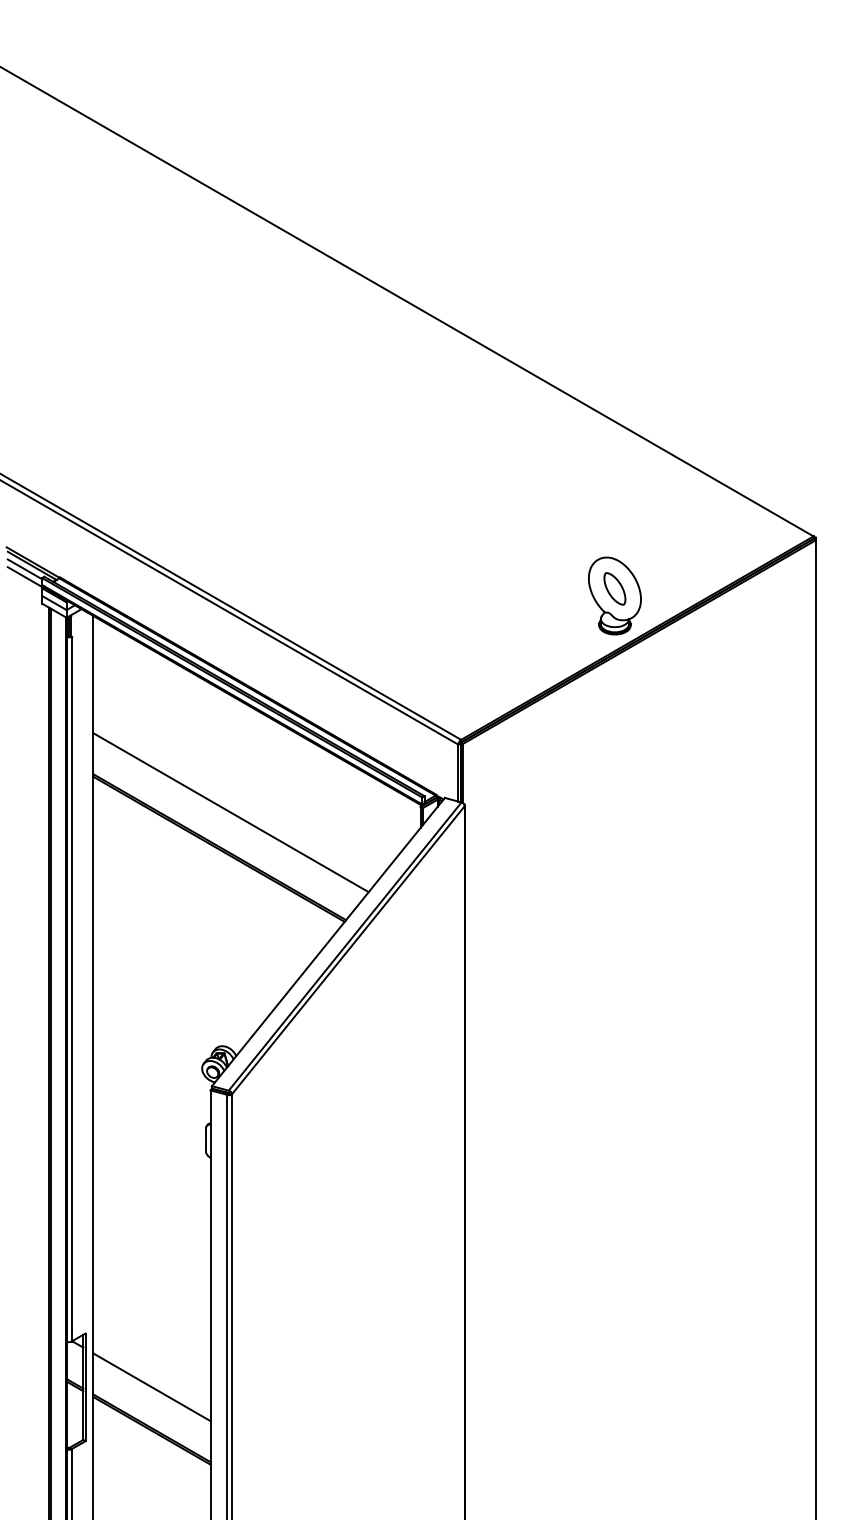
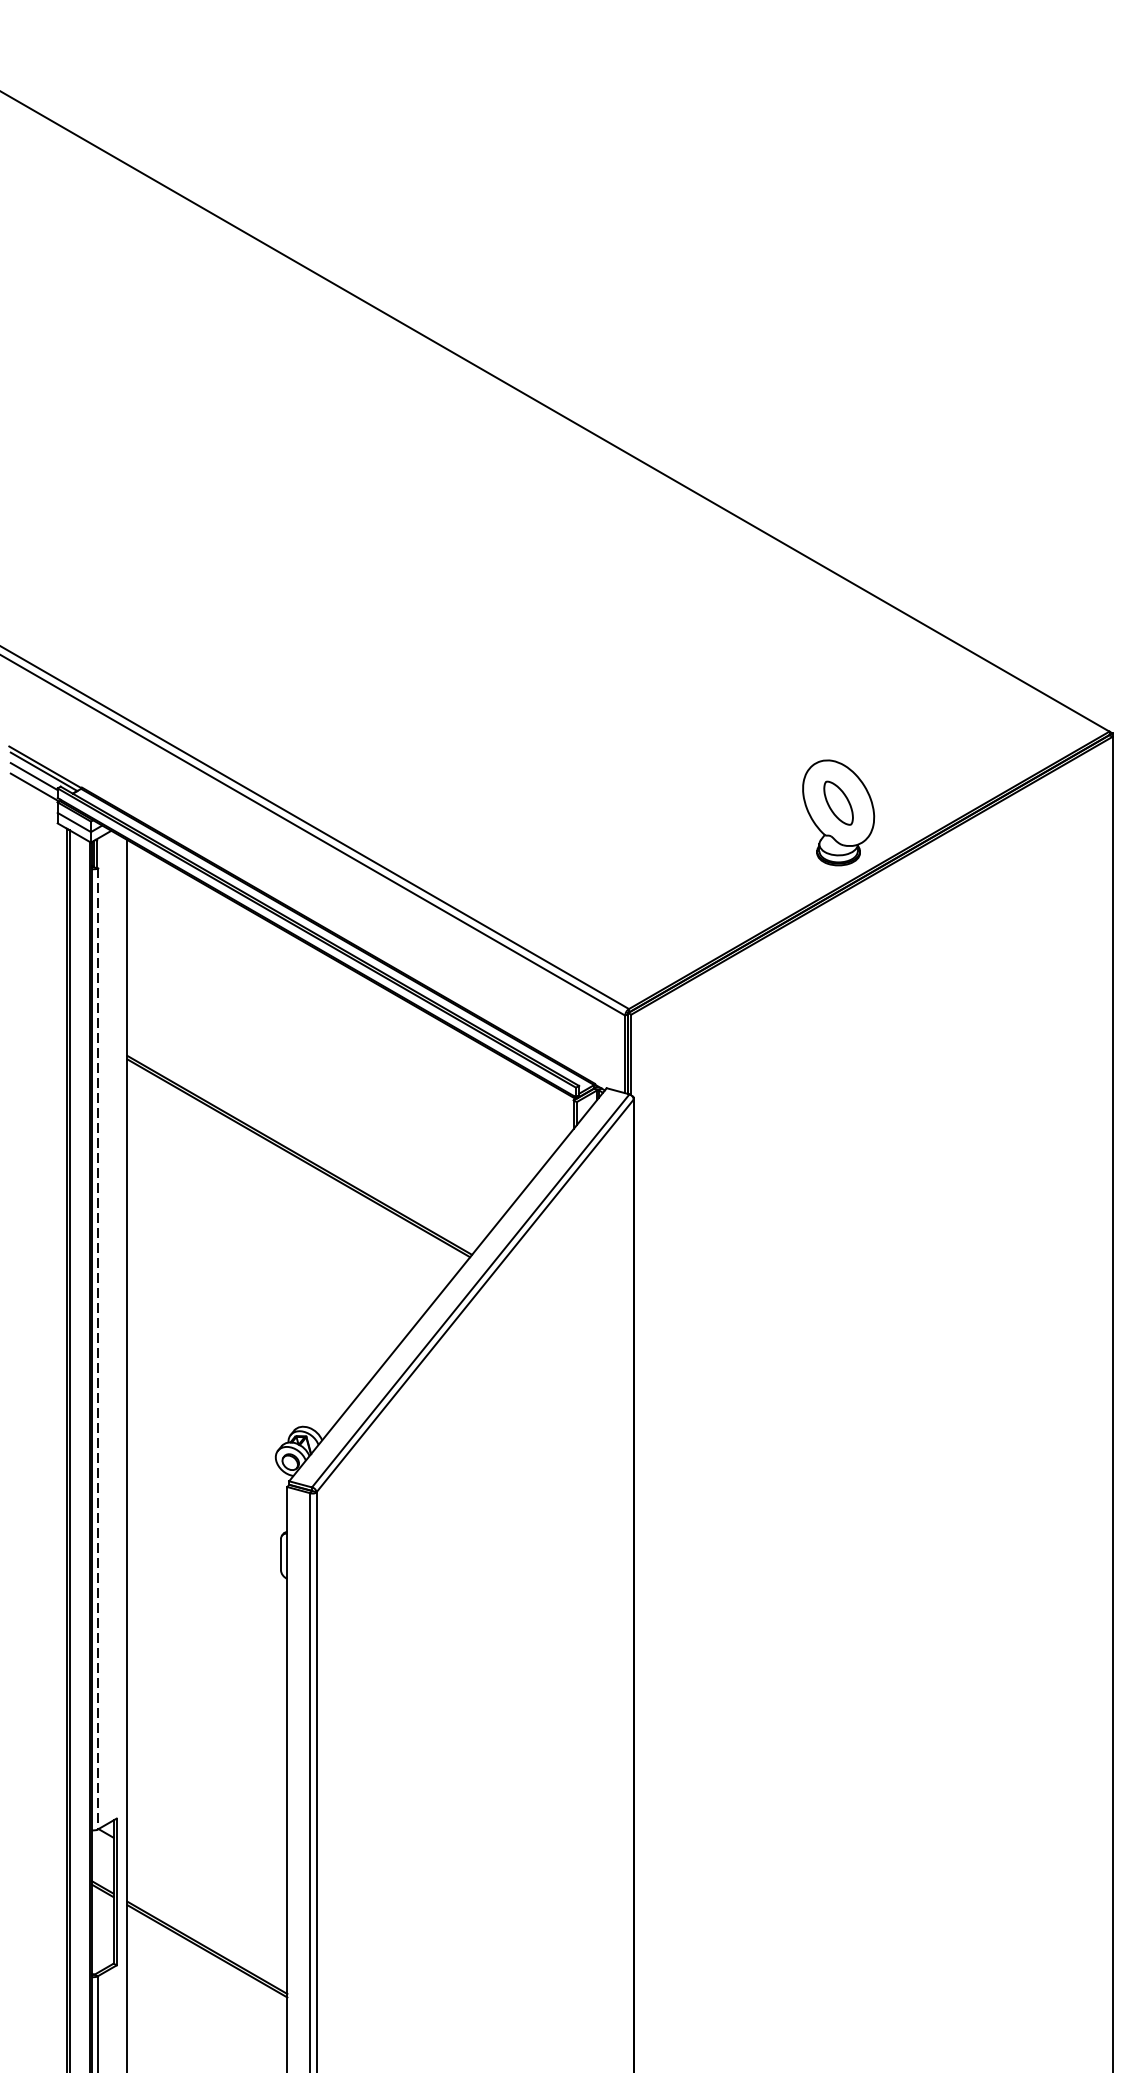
line: (230, 812) -> (314, 1108), removed
line: (71, 989) -> (97, 1349), solid -> dashed
line: (151, 1387) -> (206, 1892), removed

